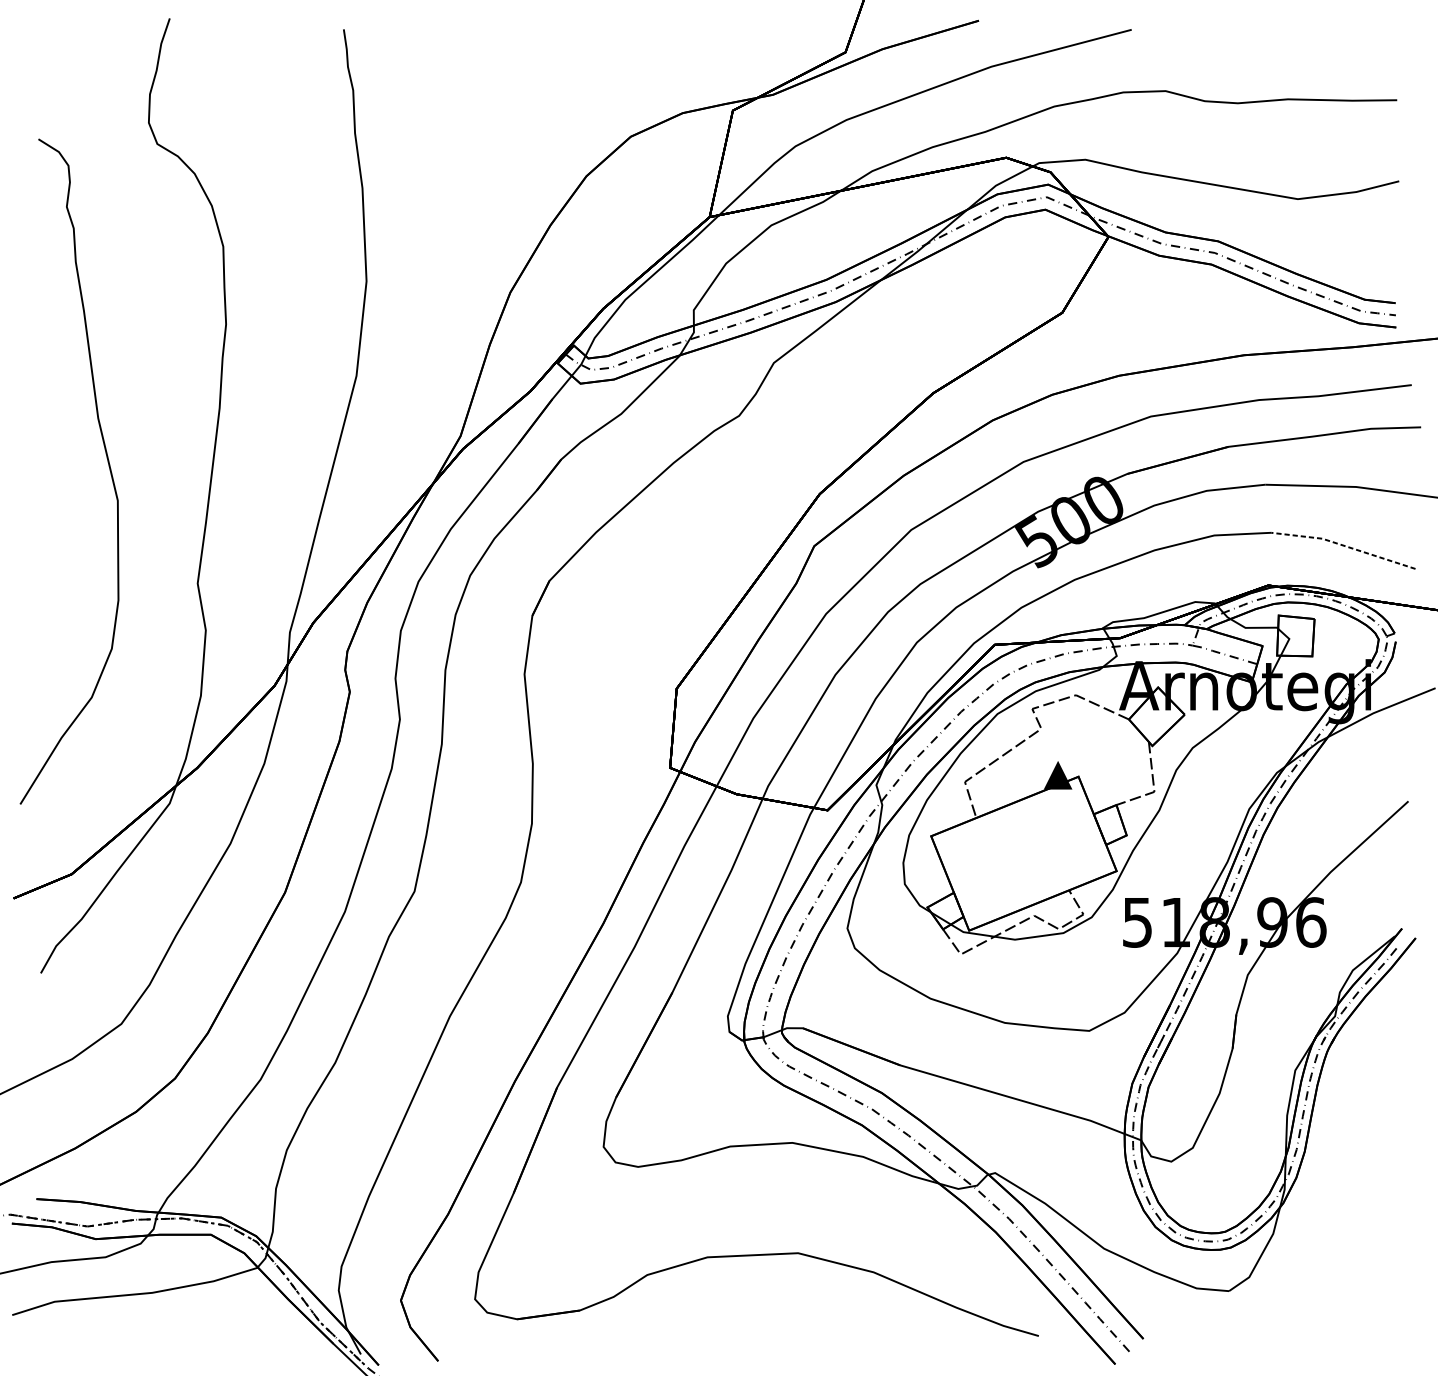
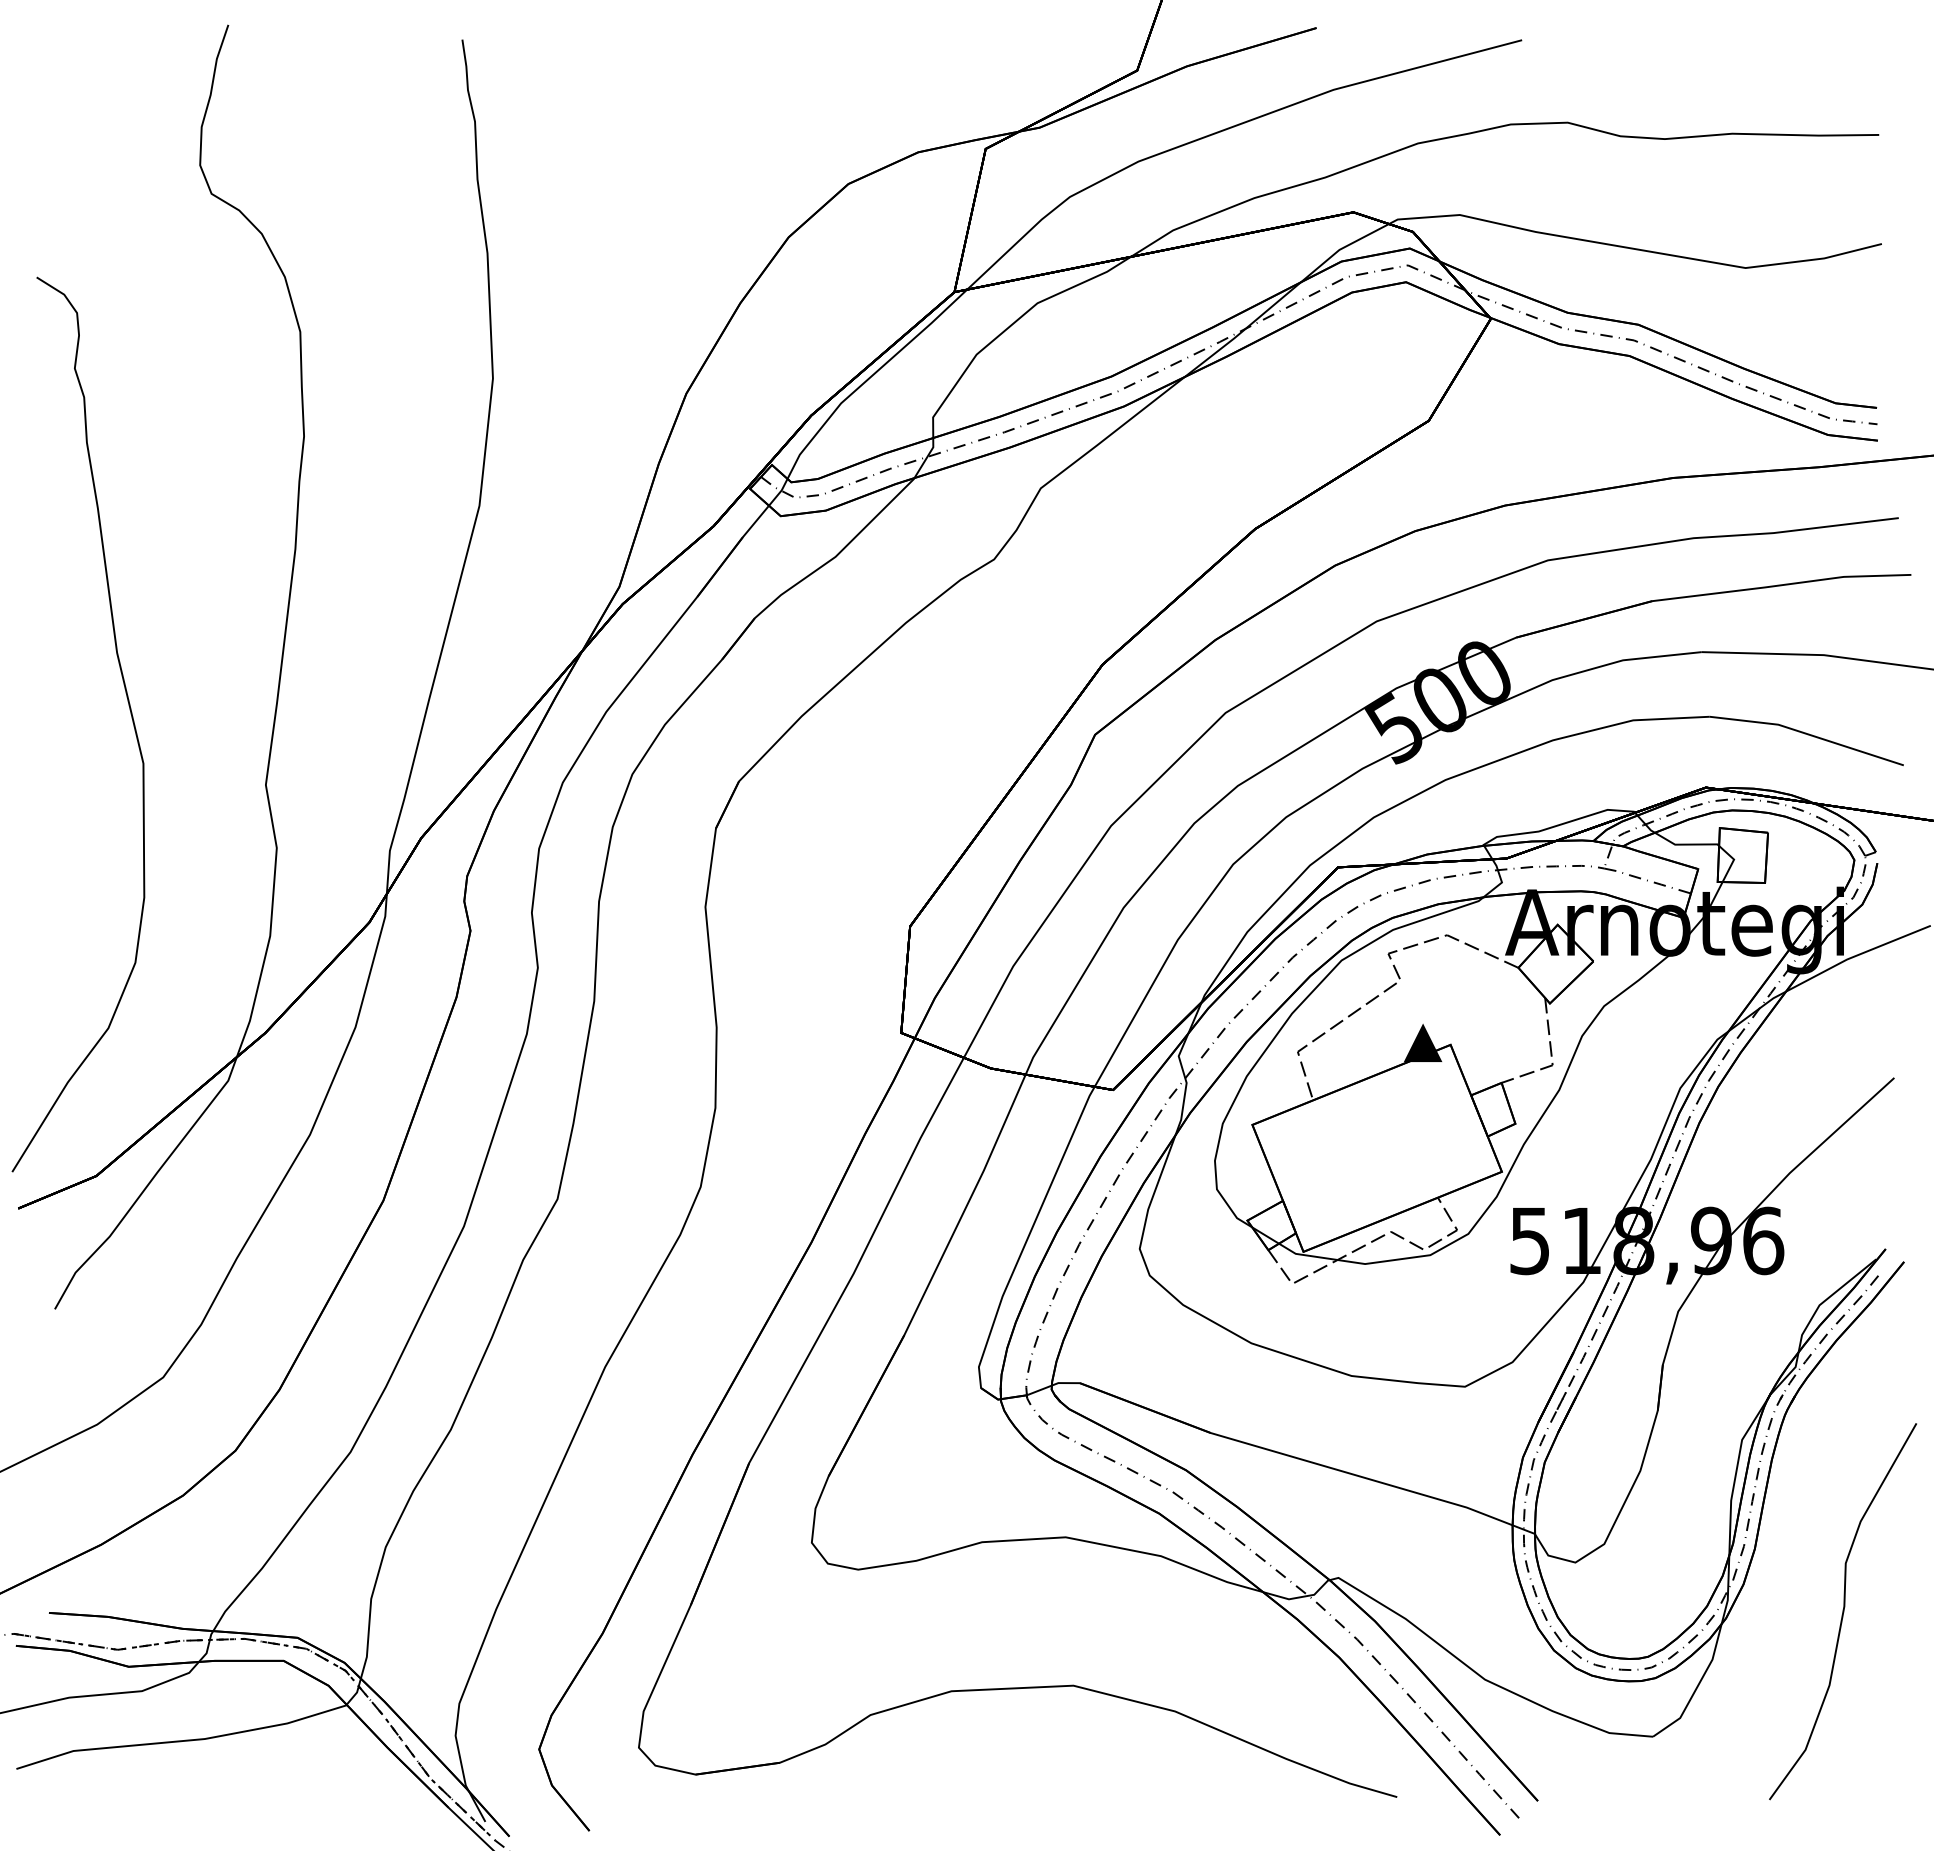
curve: (107, 461) -> (129, 710), moved
line: (1343, 545) -> (1806, 733), dashed -> solid
curve: (1369, 1198) -> (1842, 1611), added

